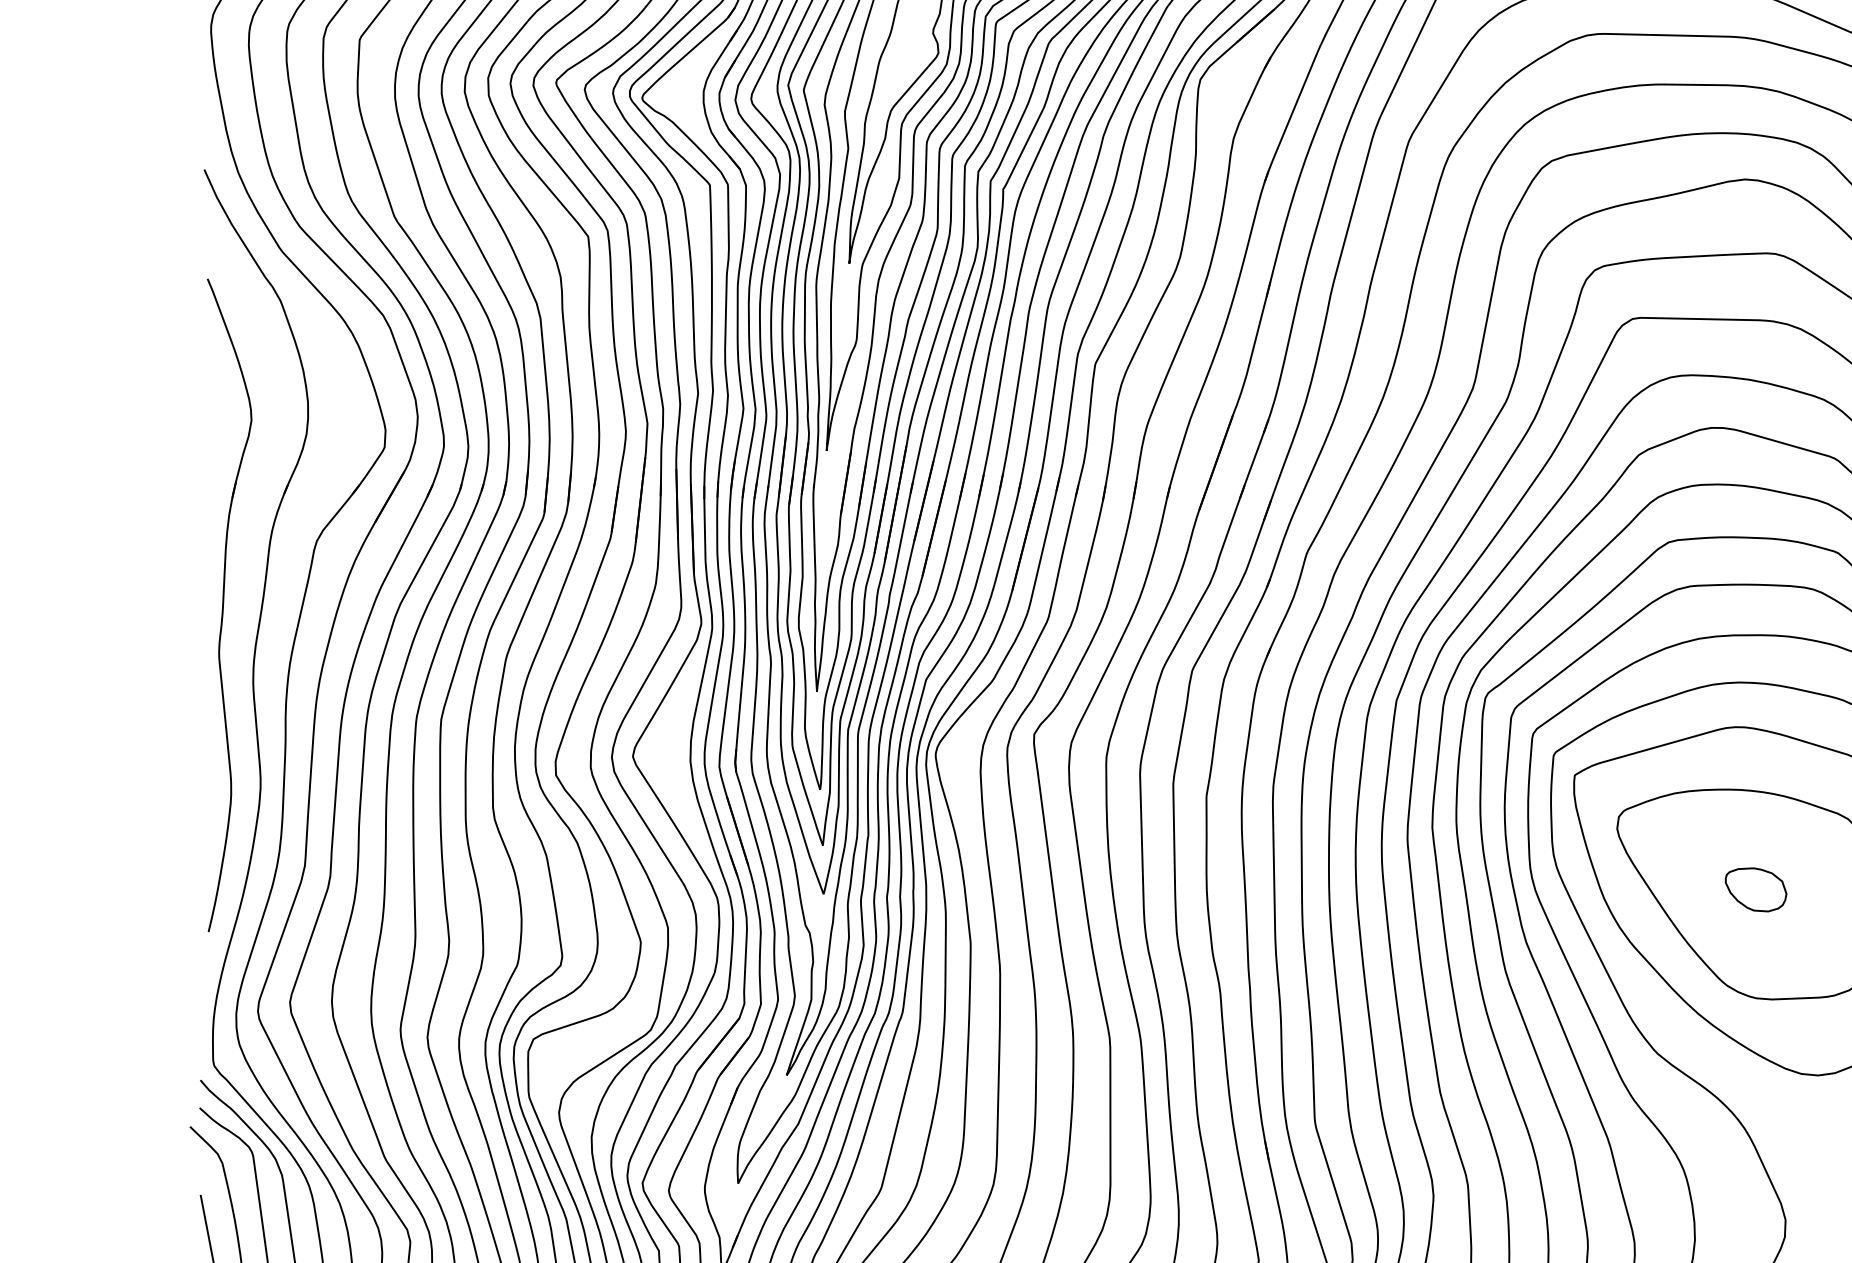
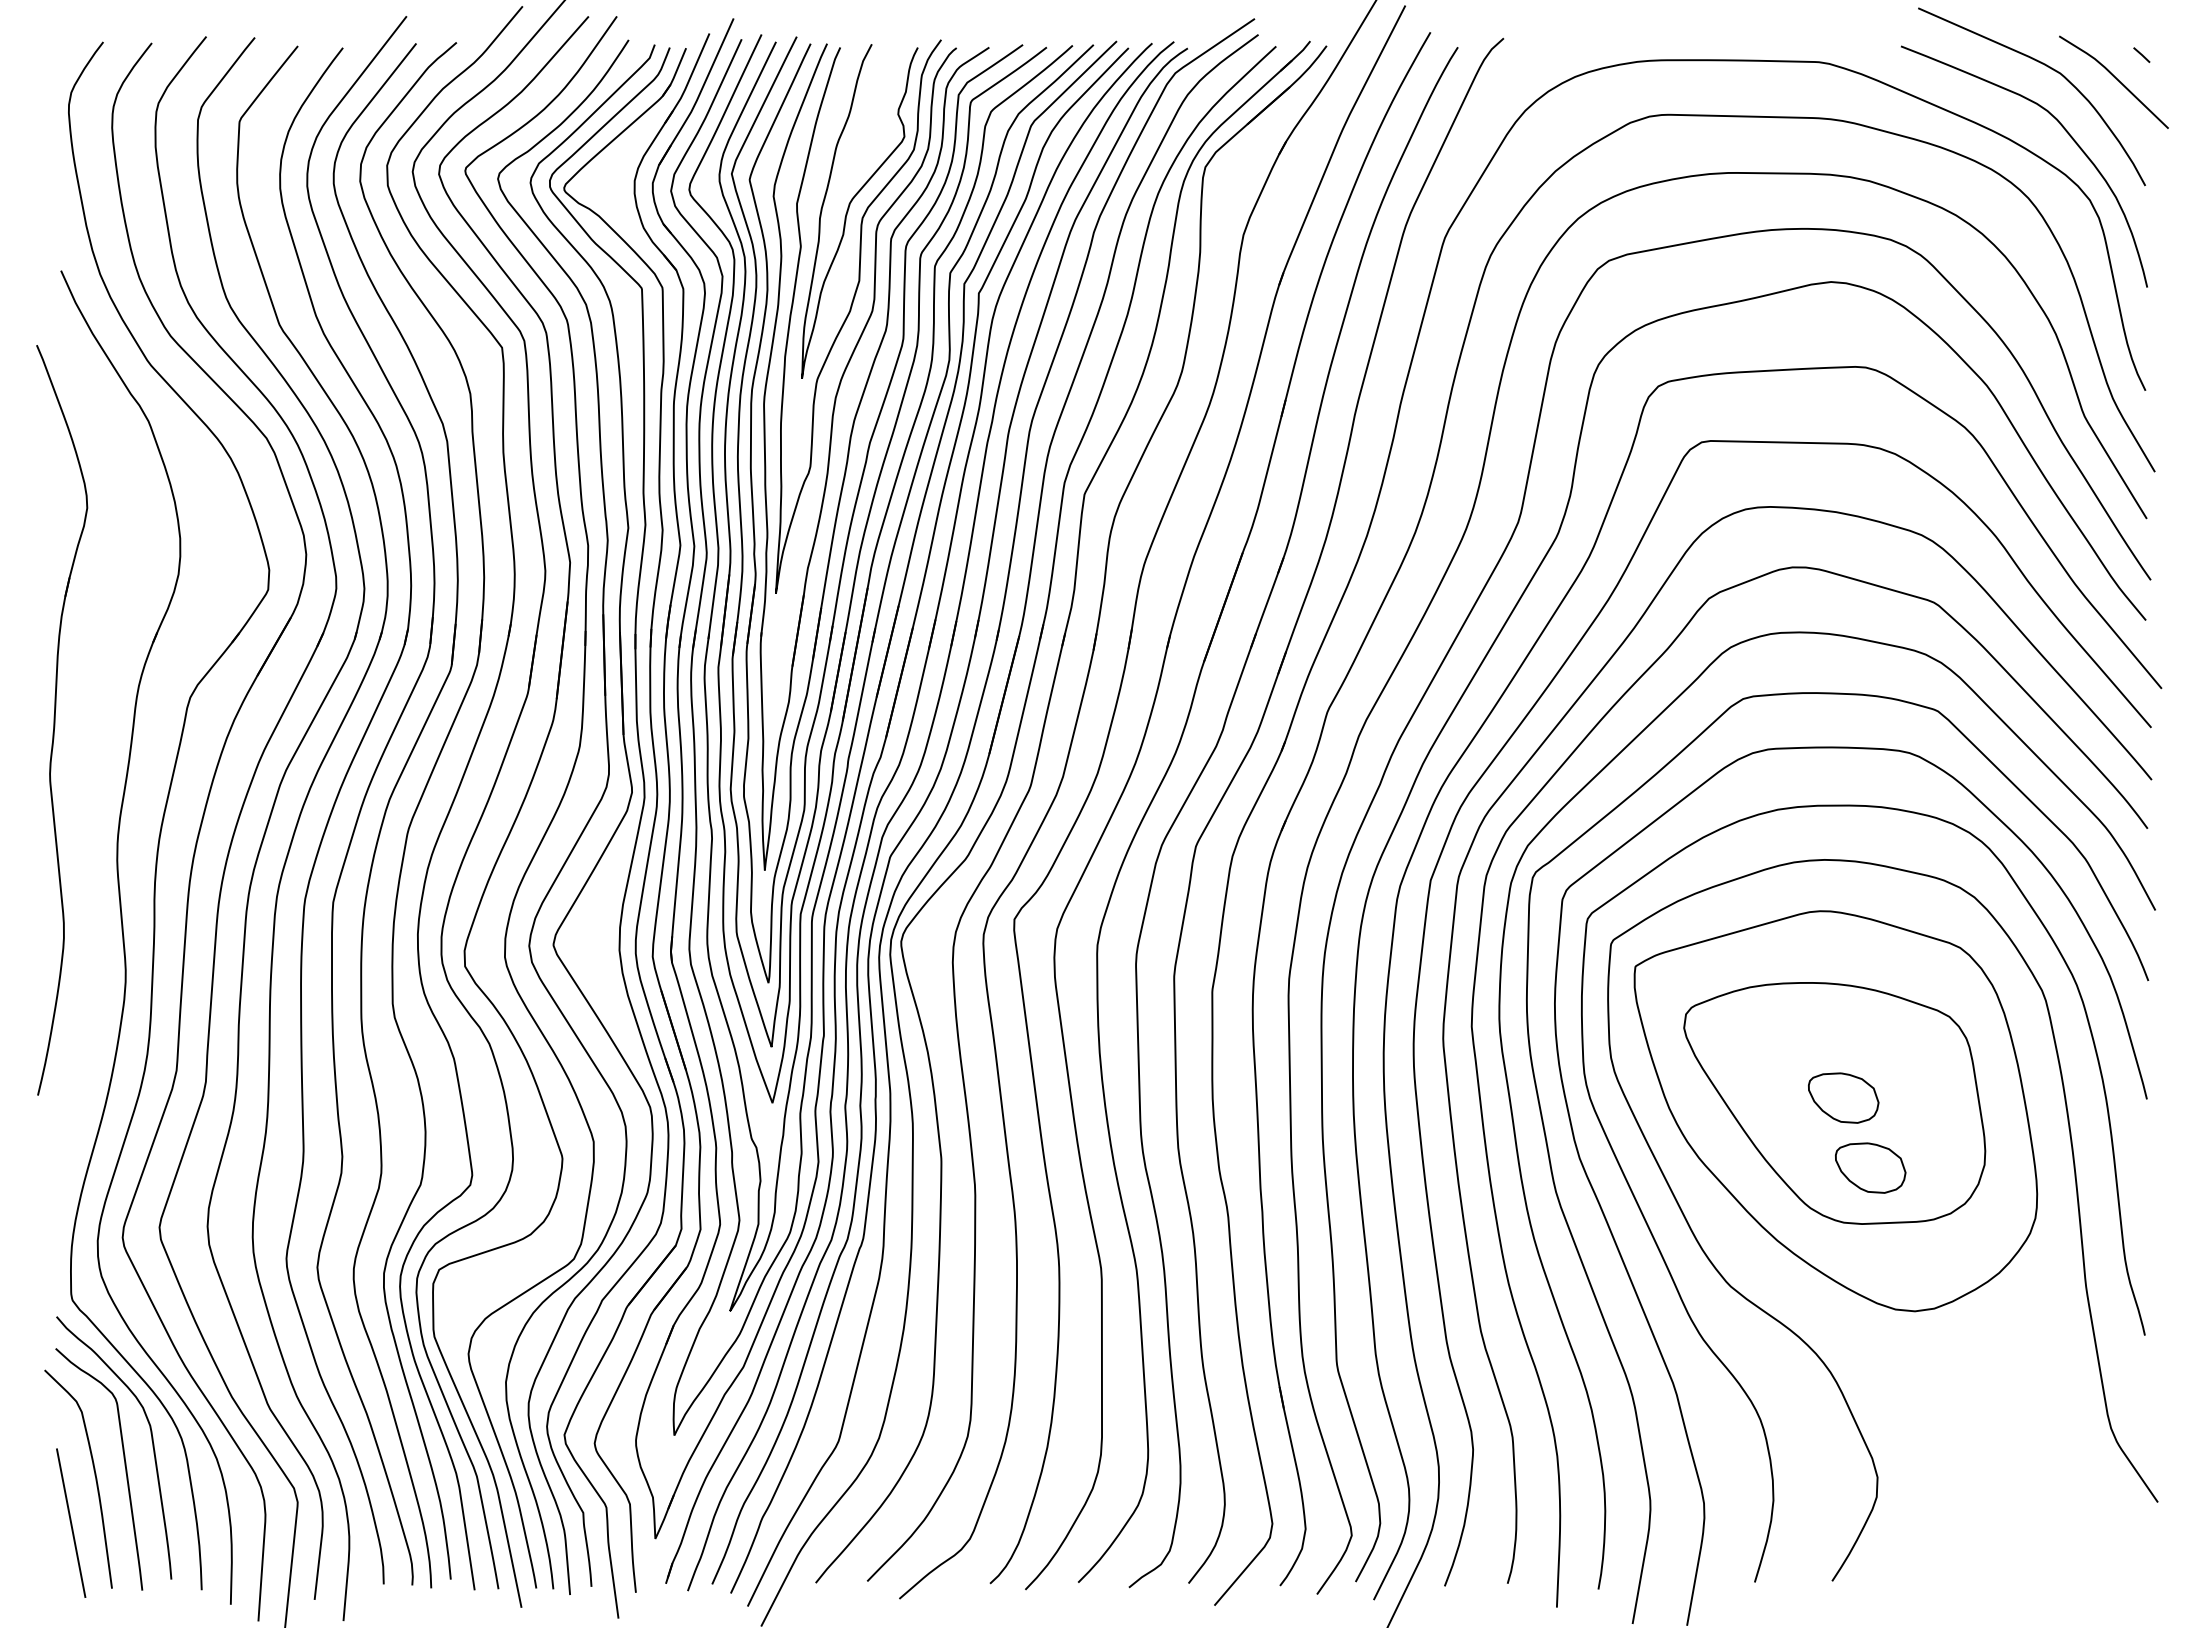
part: (223, 605) -> (55, 720), moved
part: (1779, 950) -> (1870, 1167), added

